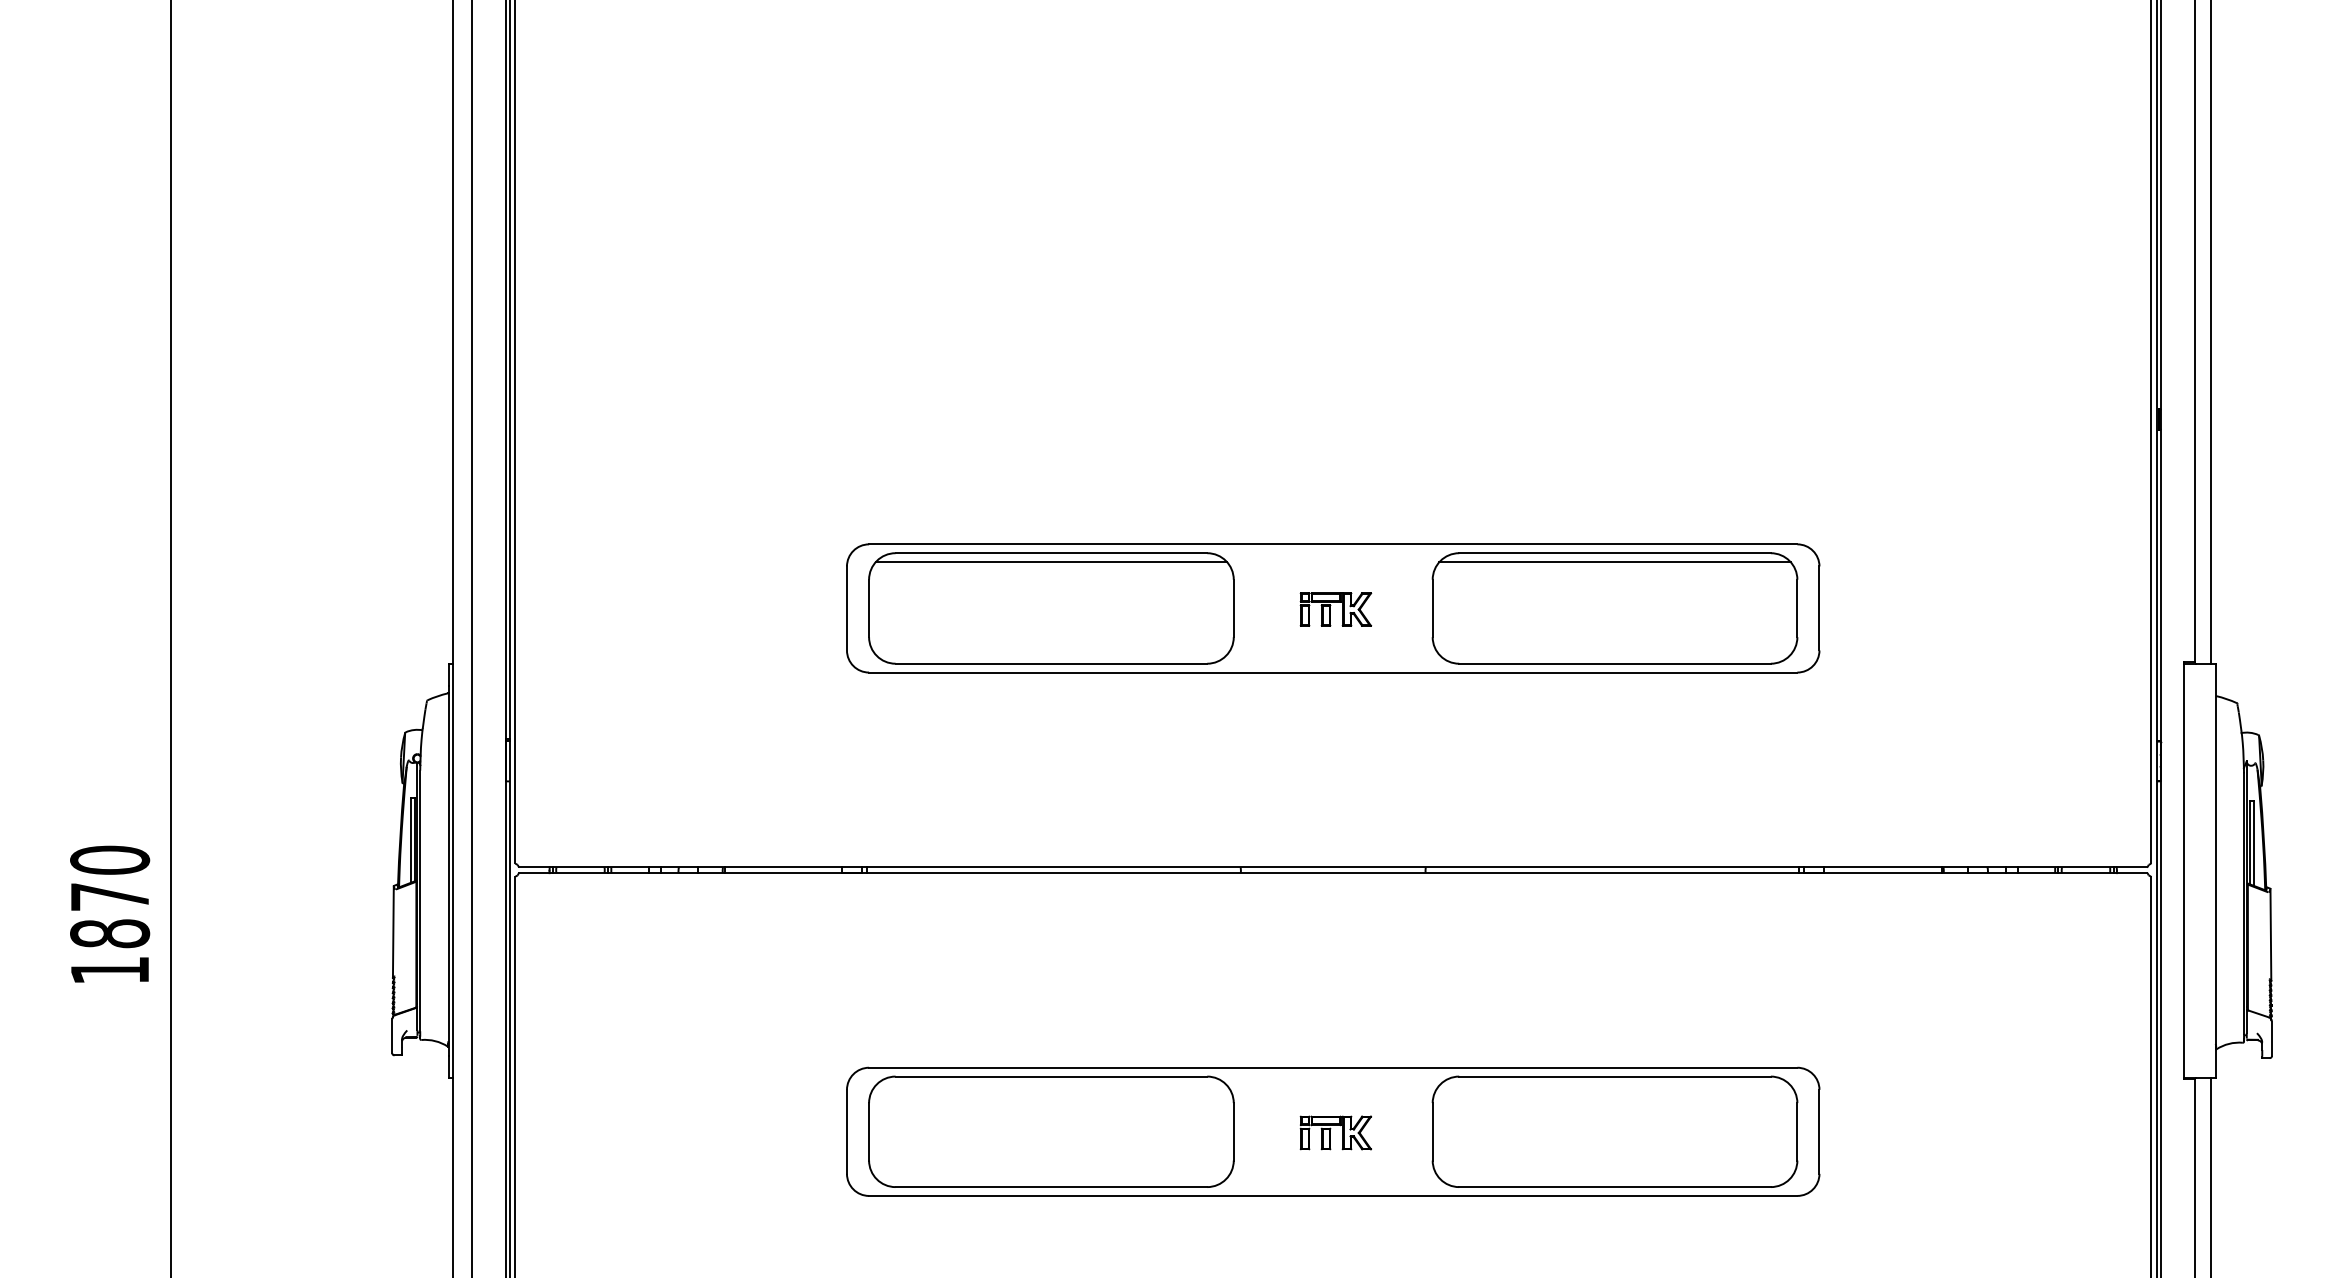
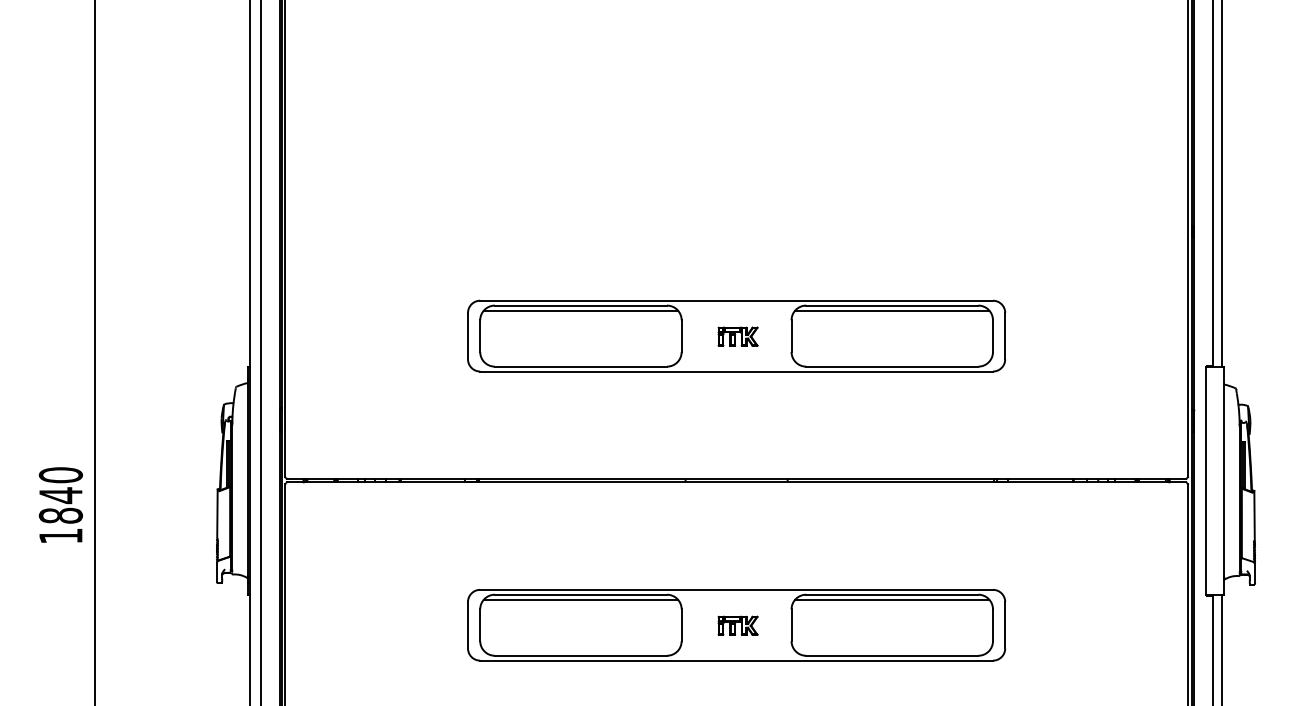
text: (109, 896) -> (60, 495), 1870 -> 1840
line: (1050, 1085) -> (580, 599), added
line: (1615, 1085) -> (892, 599), added

